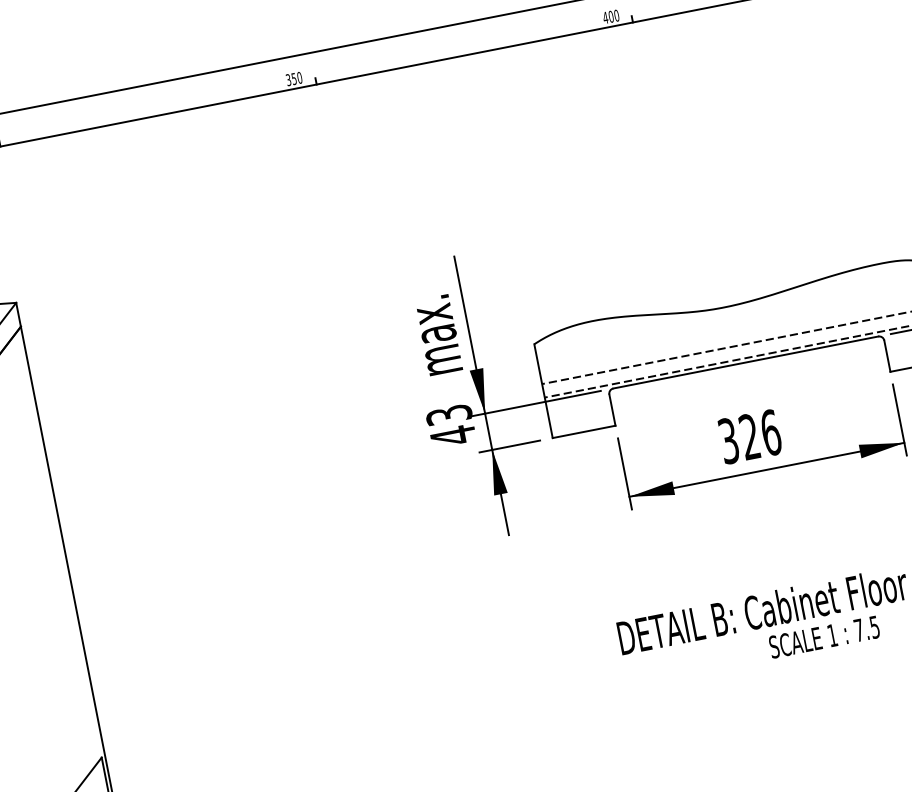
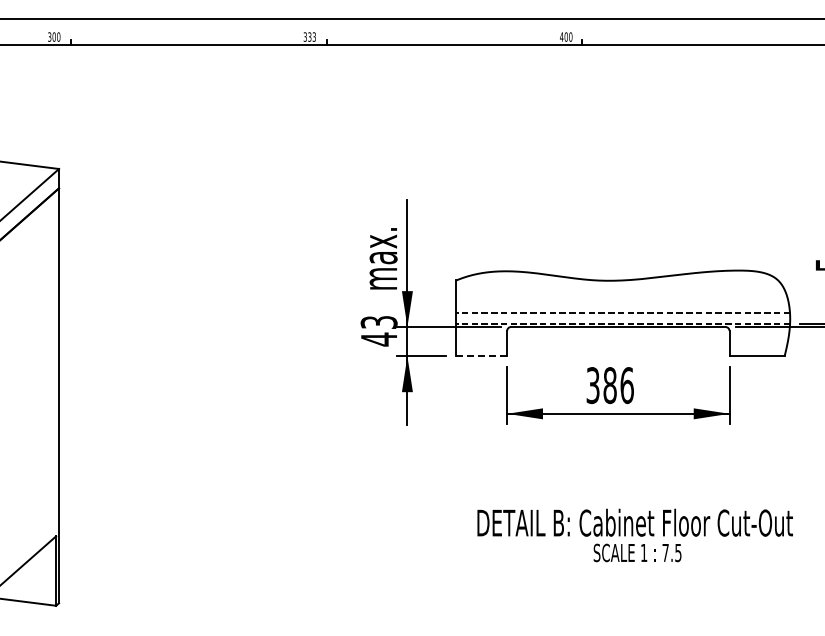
text: (297, 77) -> (312, 36), 350 -> 333
line: (583, 432) -> (481, 356), solid -> dashed
text: (749, 436) -> (609, 385), 326 -> 386

